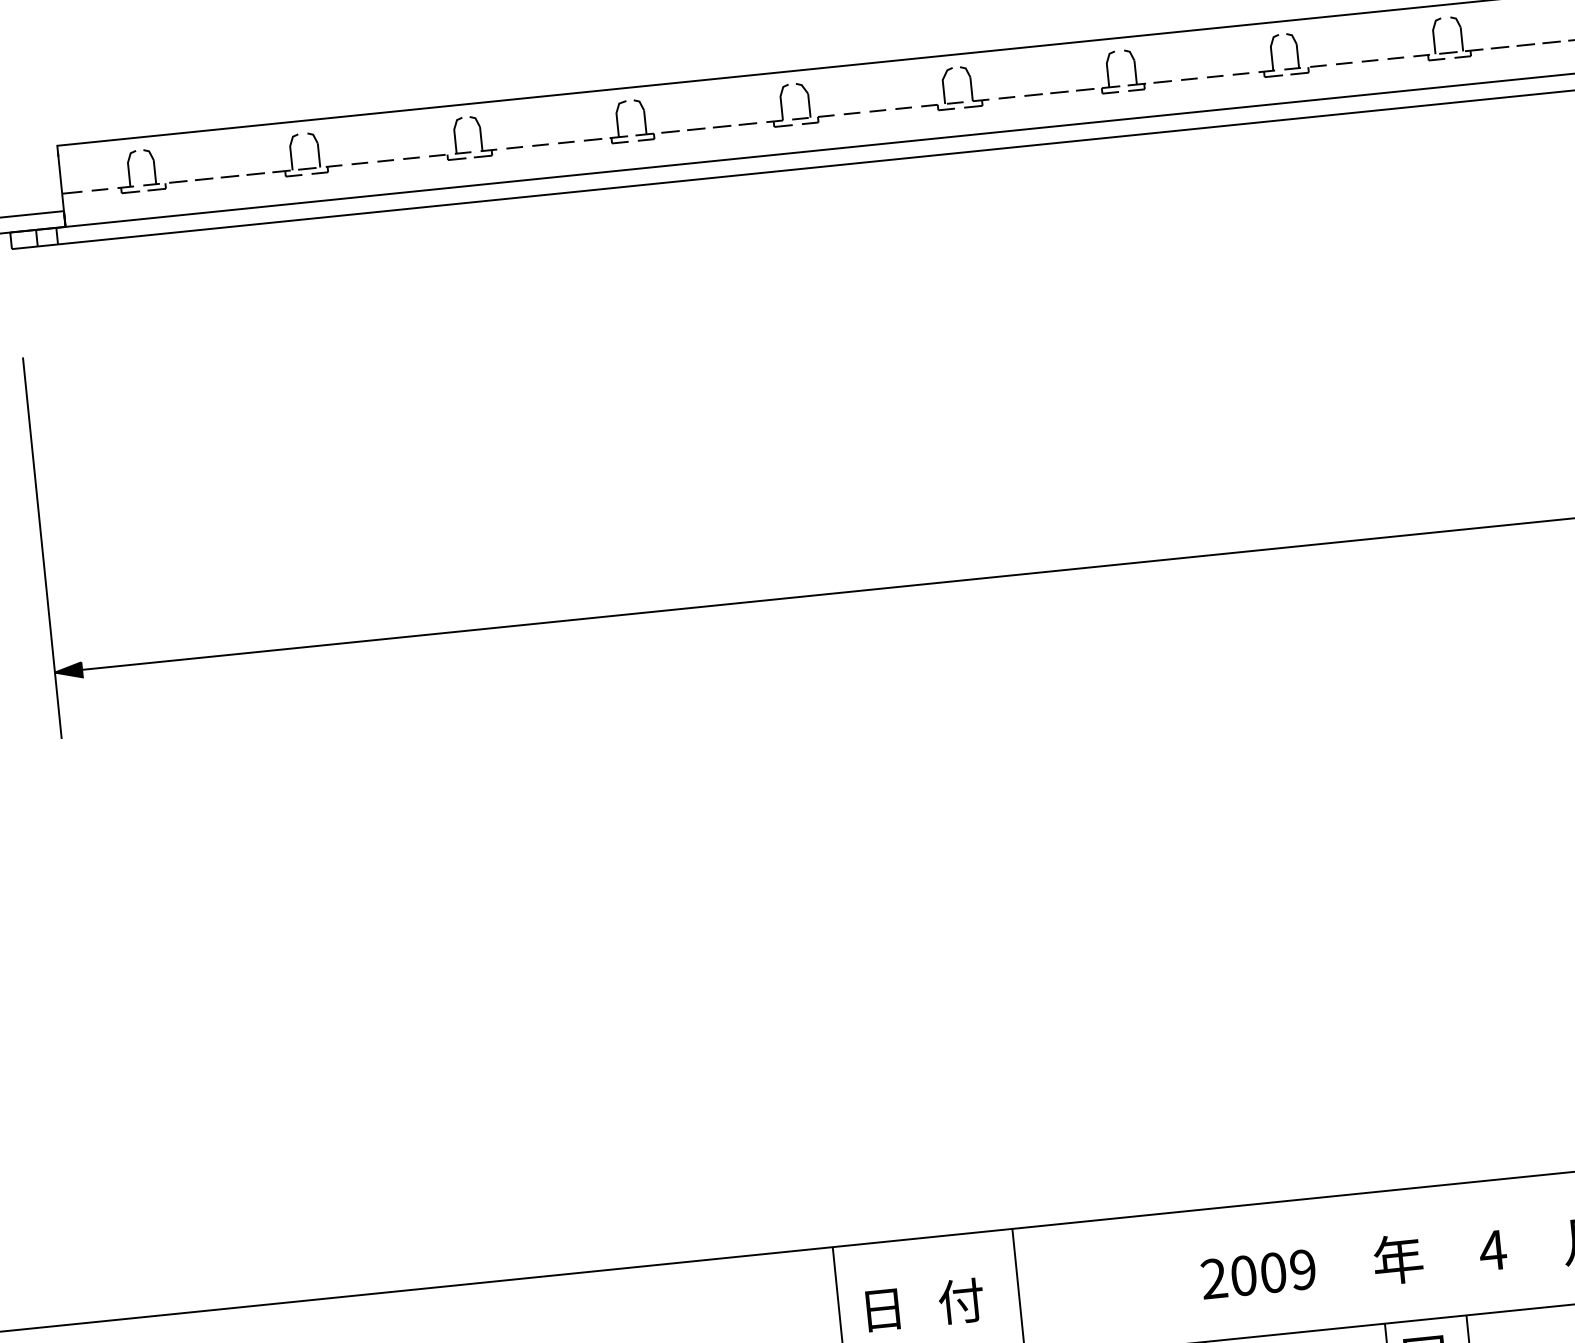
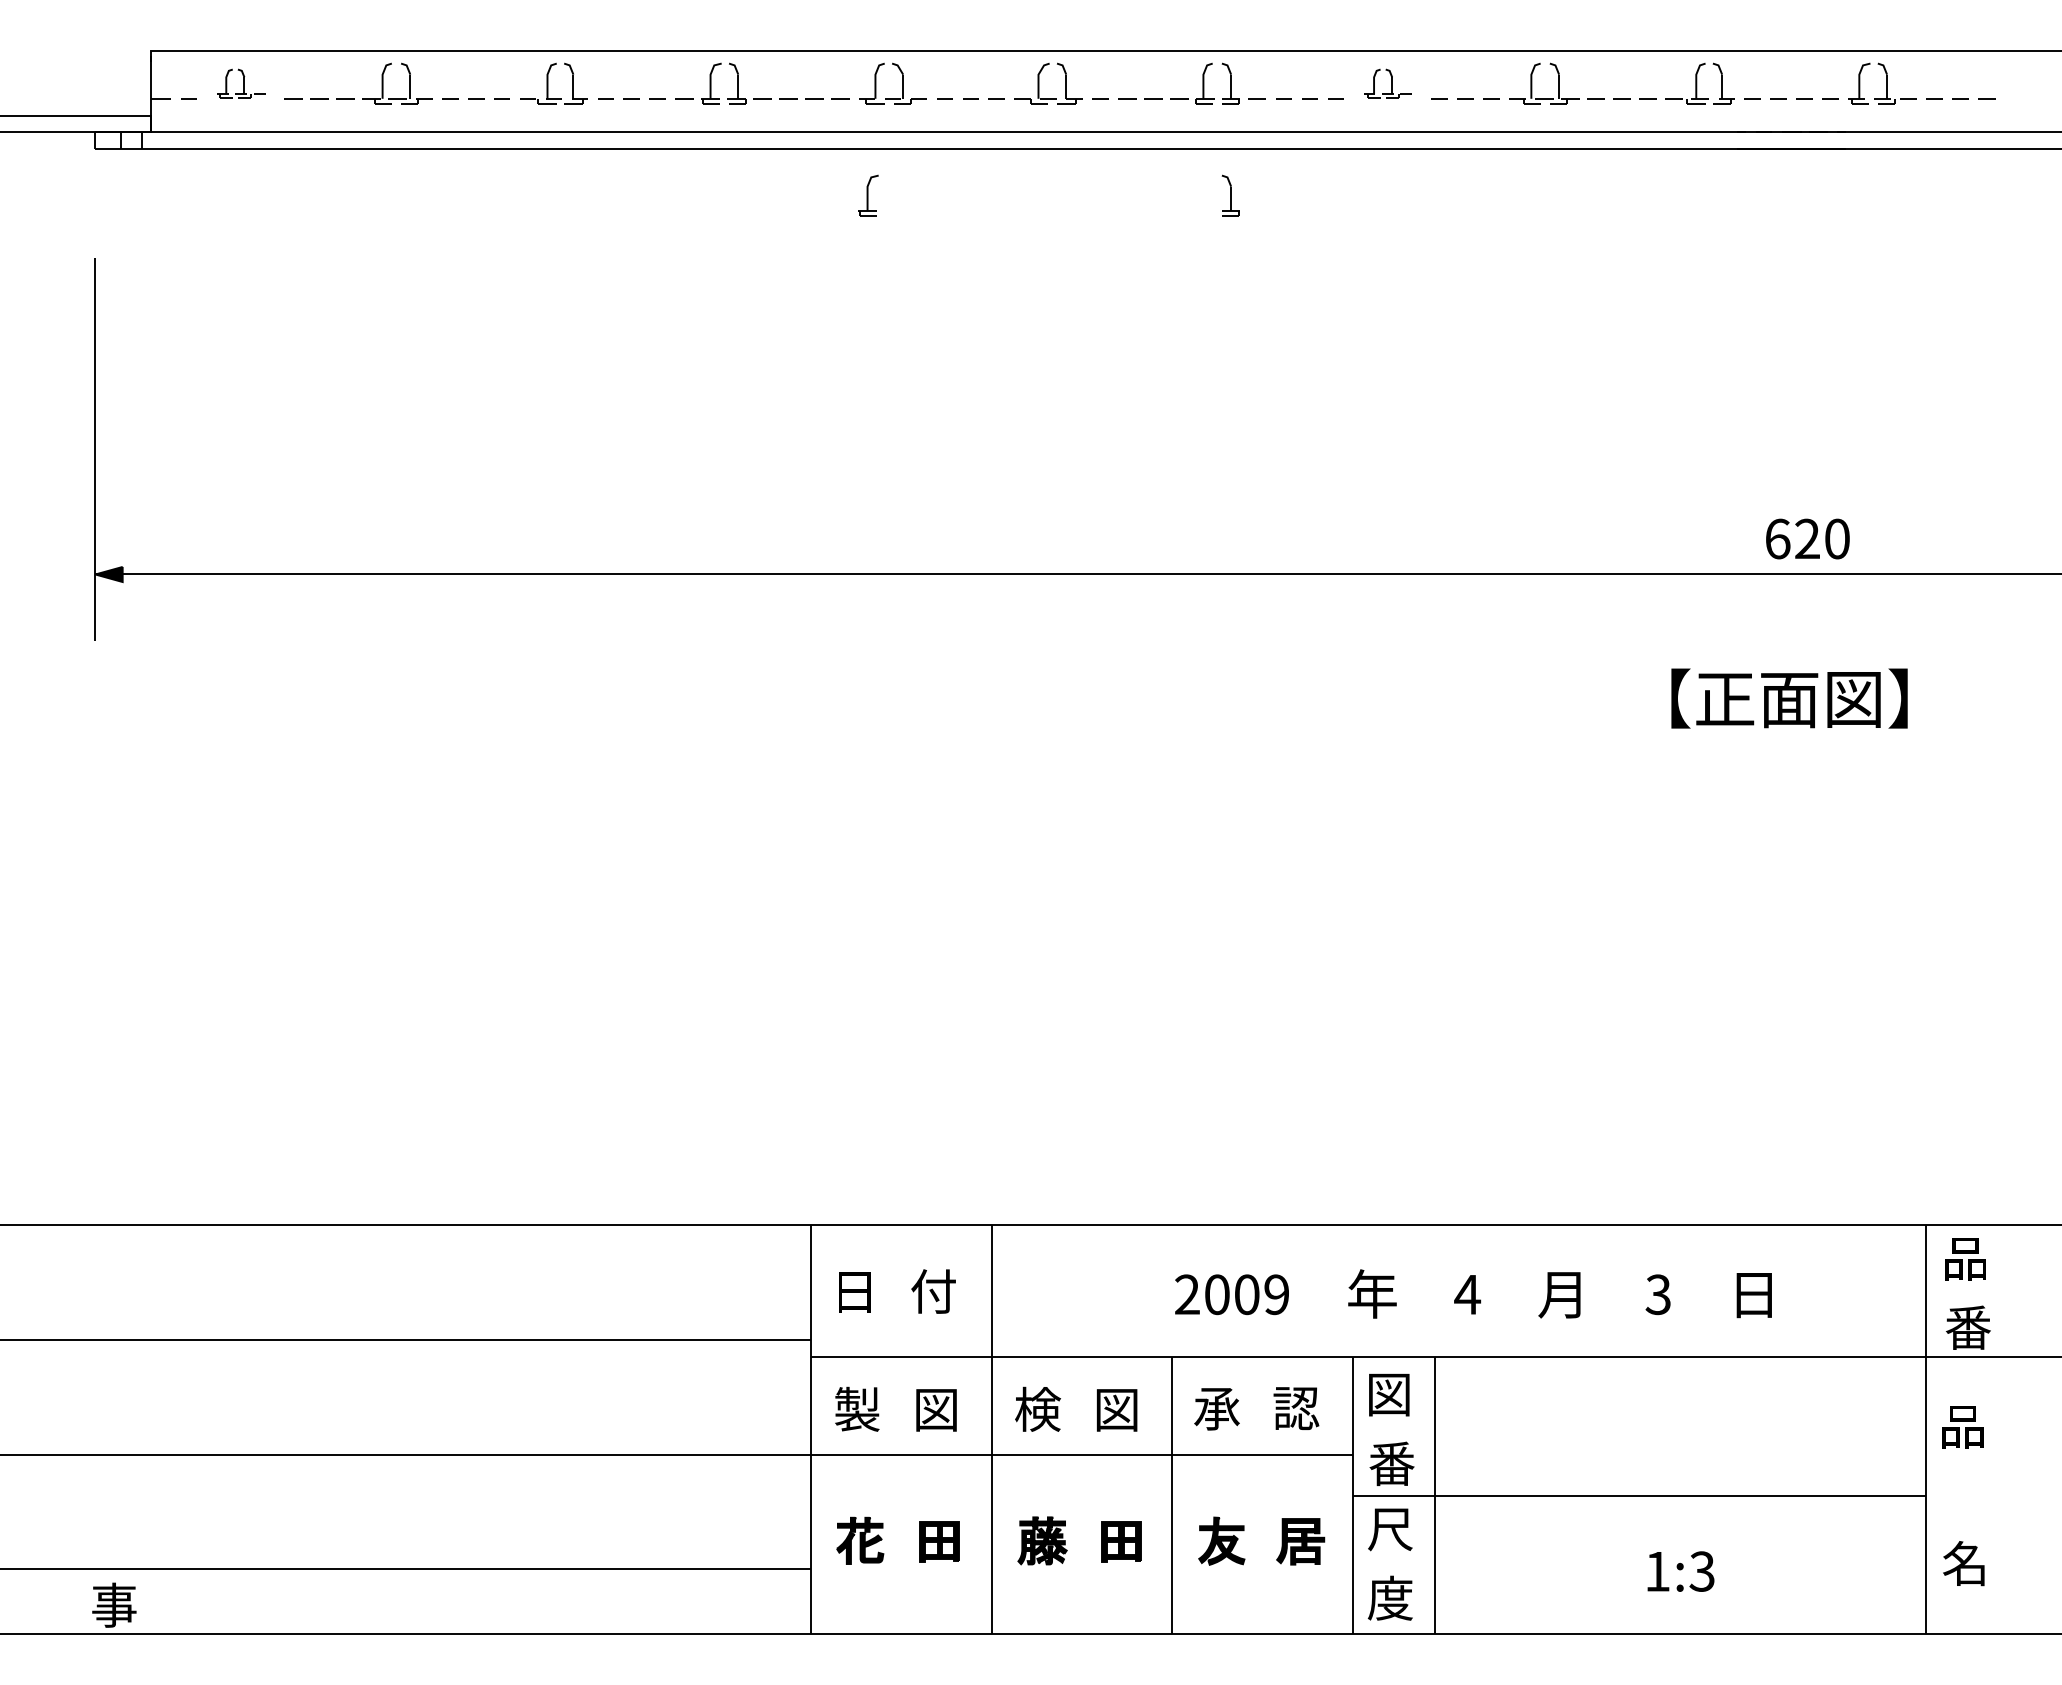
part: (1290, 53) -> (1387, 83), size x0.7
part: (150, 169) -> (241, 83), size x0.7
part: (1145, 180) -> (1230, 195), added
part: (785, 217) -> (868, 195), added

